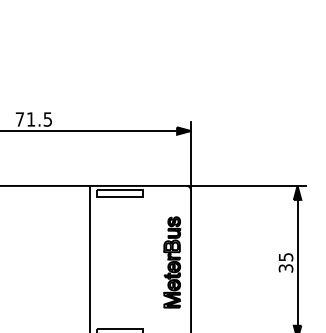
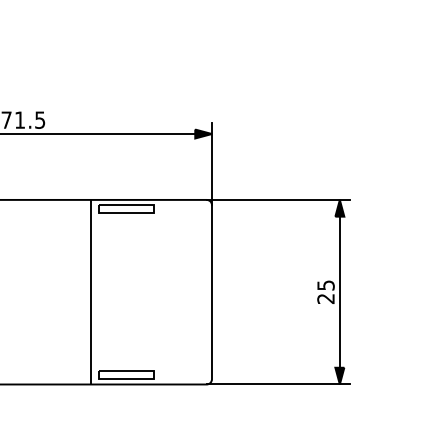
part: (171, 262) -> (188, 291), removed
text: (285, 268) -> (325, 298), 35 -> 25

